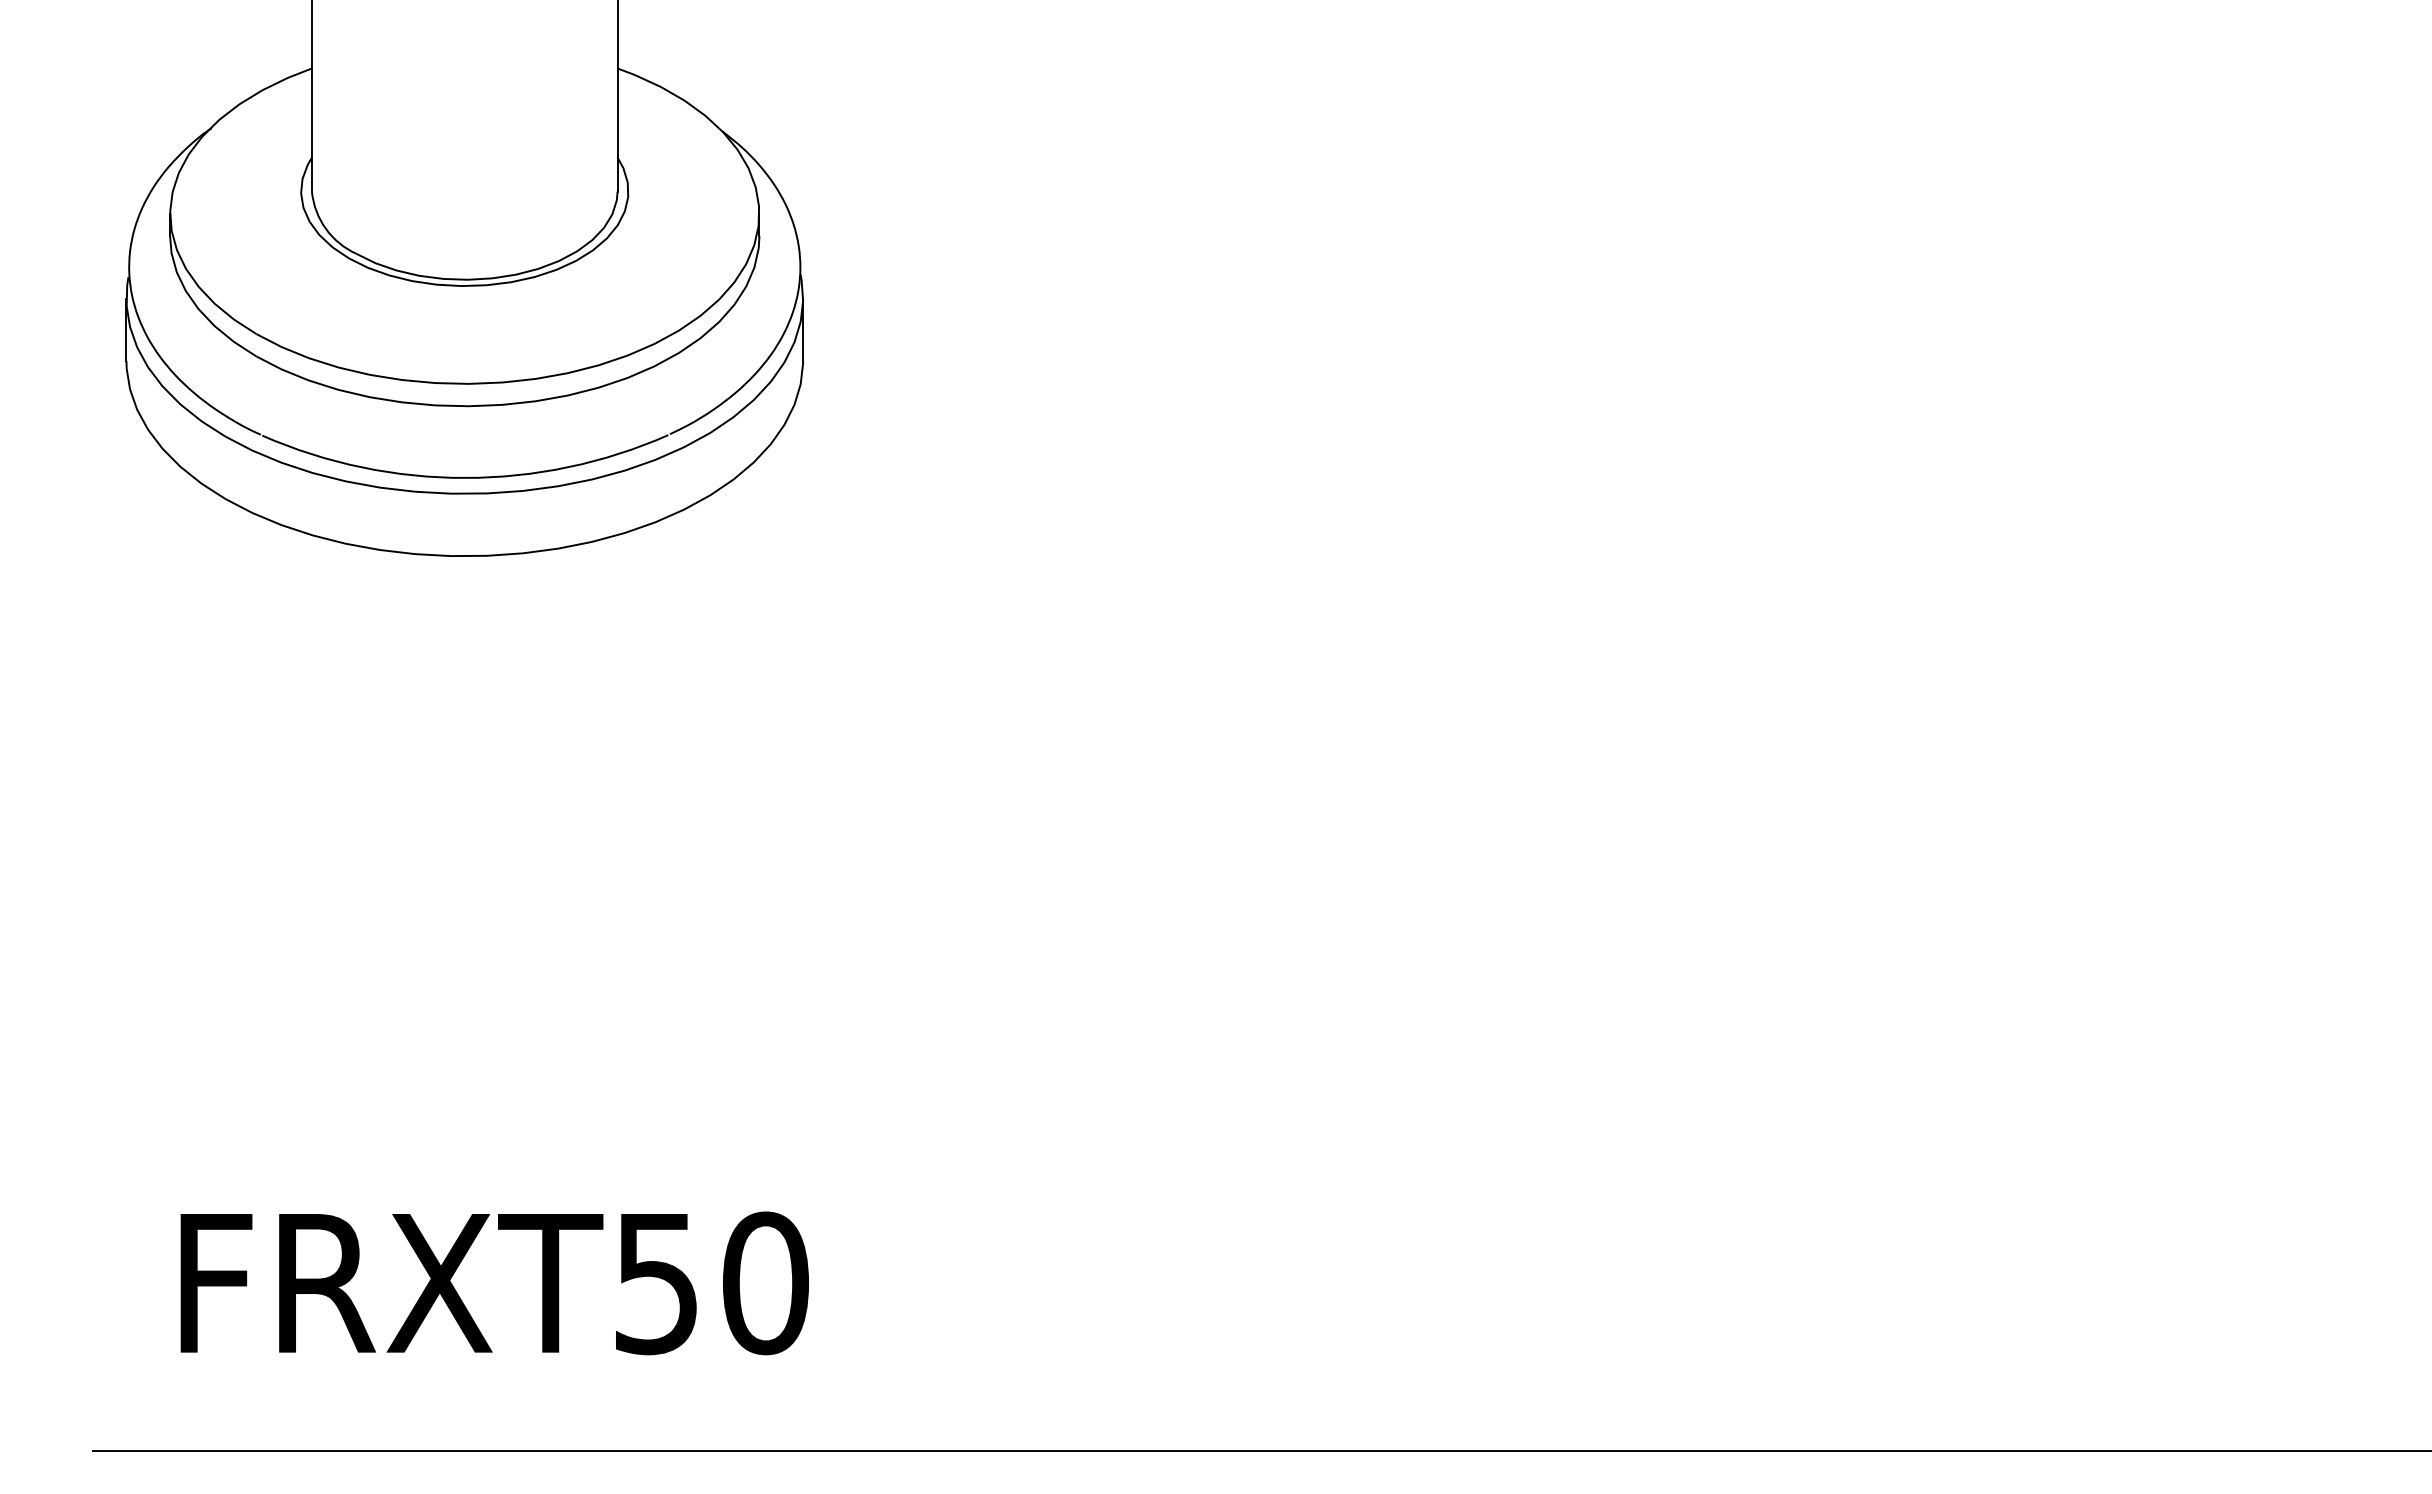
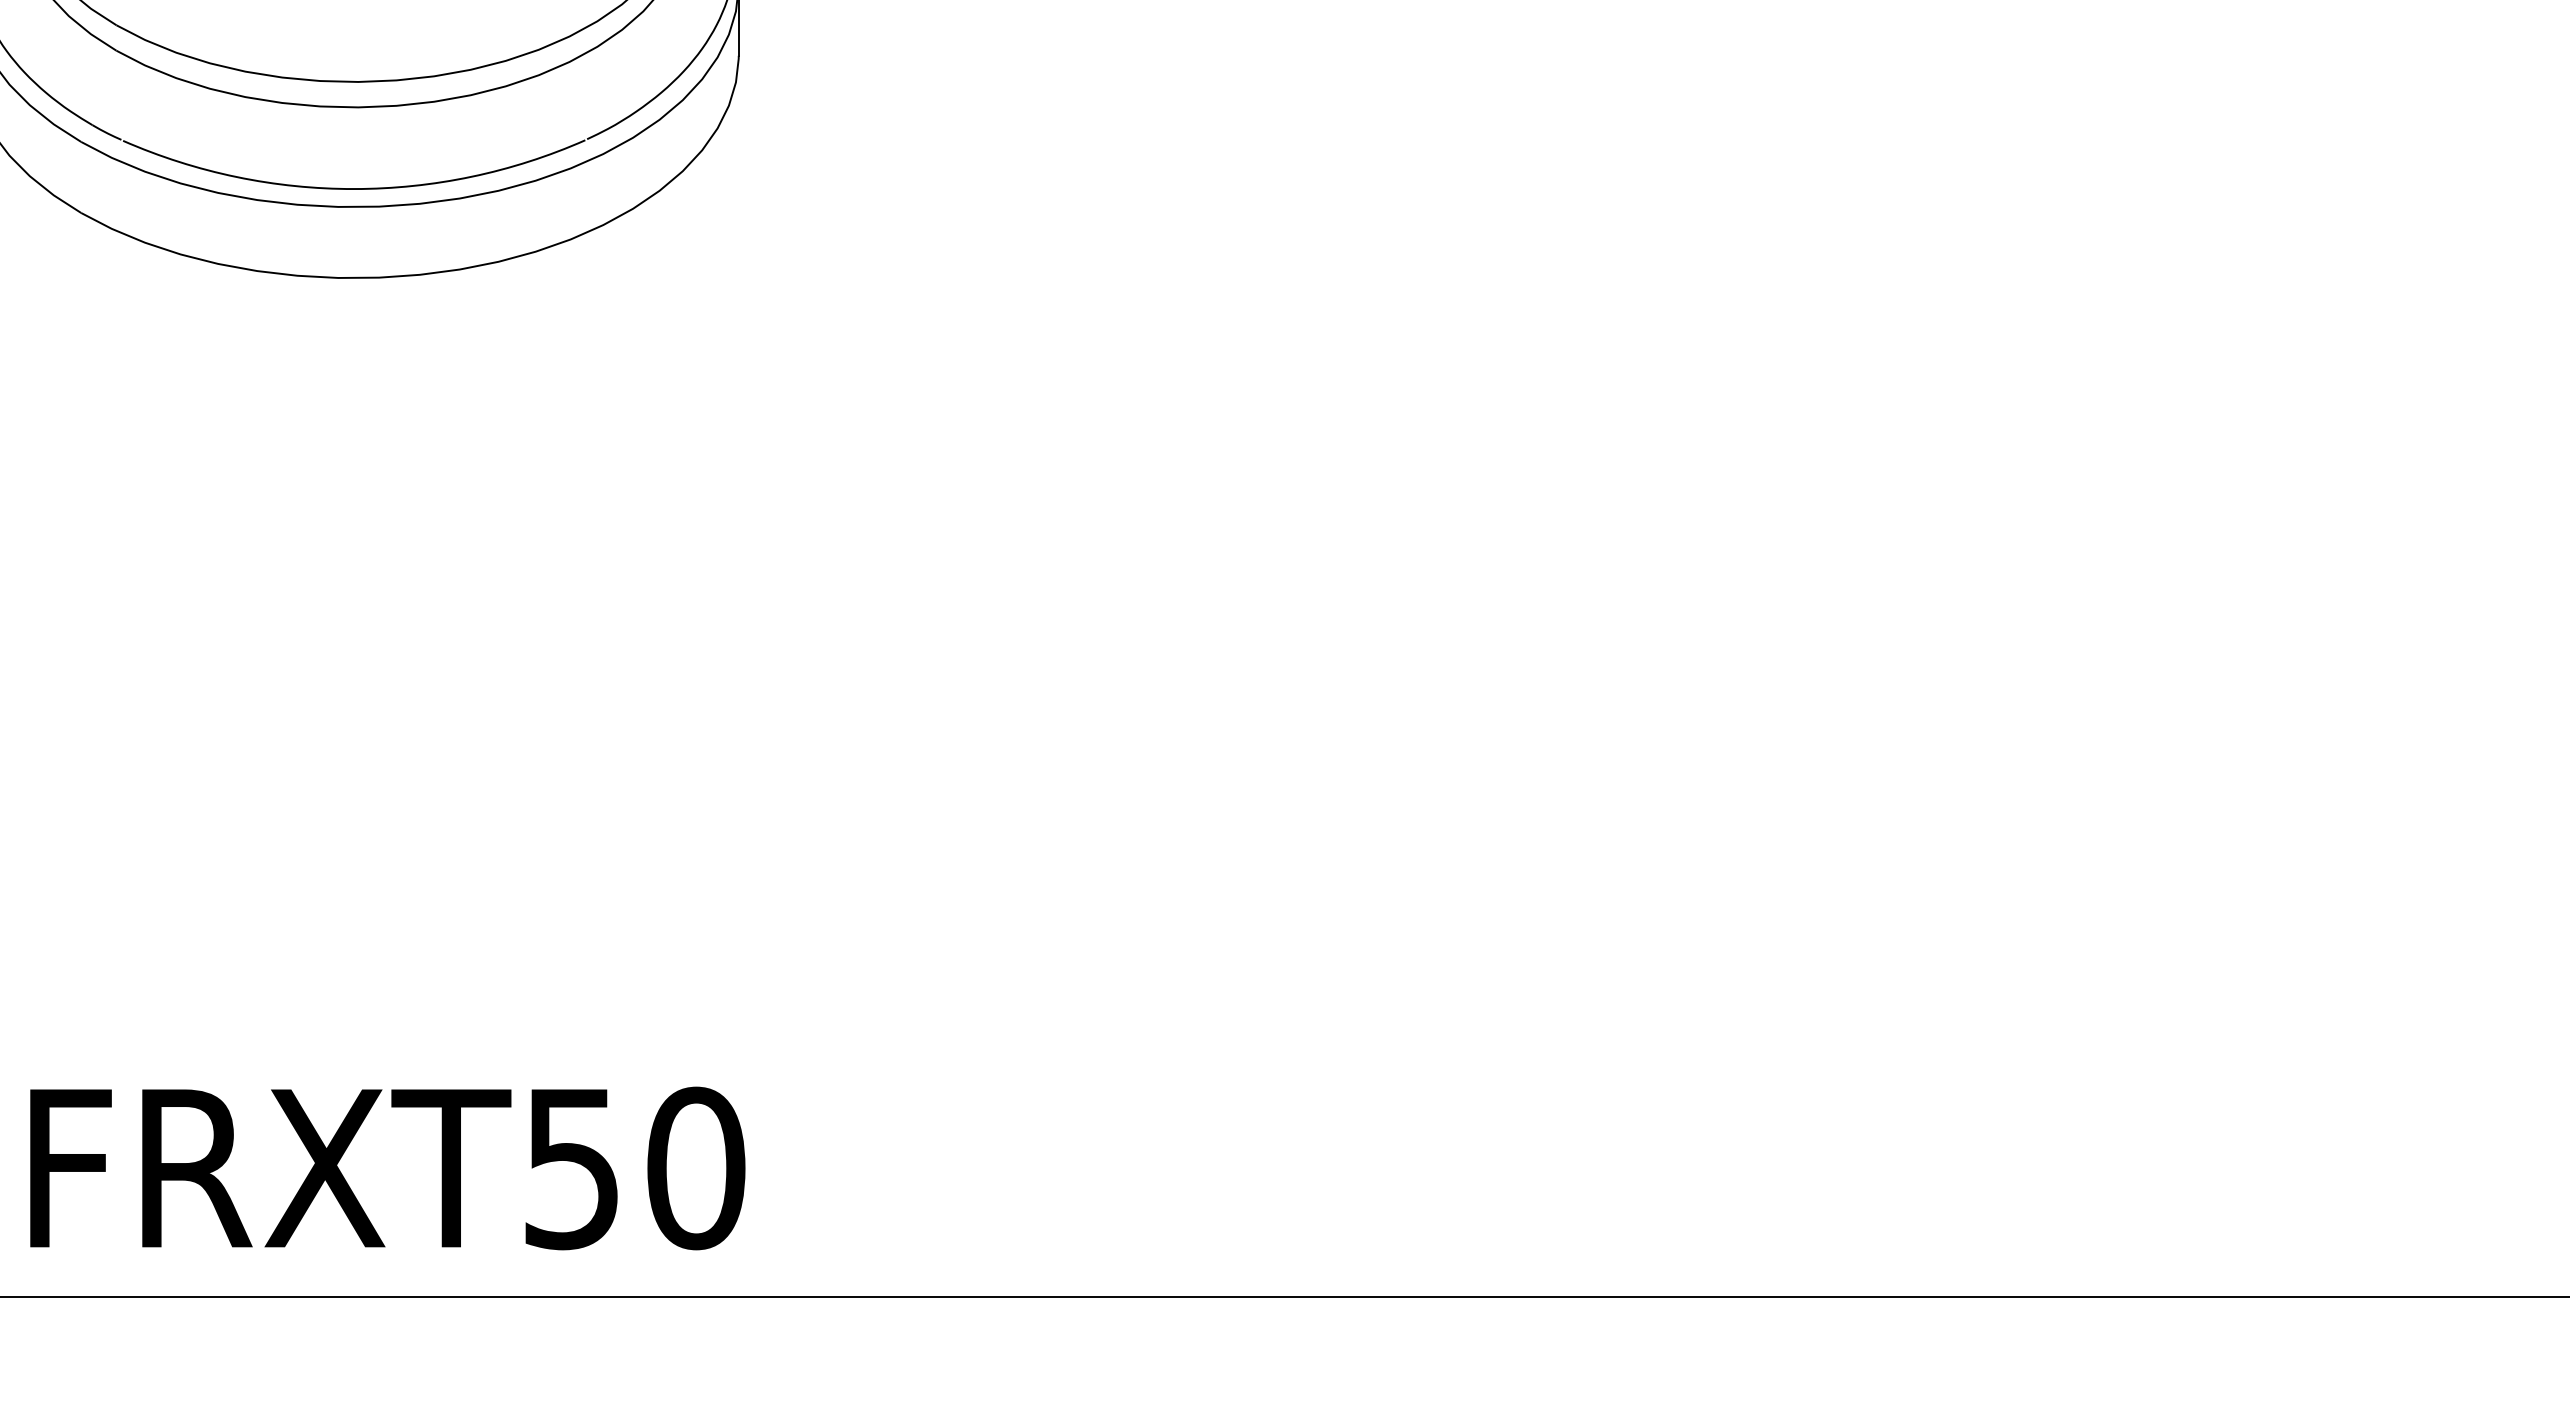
text: (494, 1283) -> (387, 1168), moved

